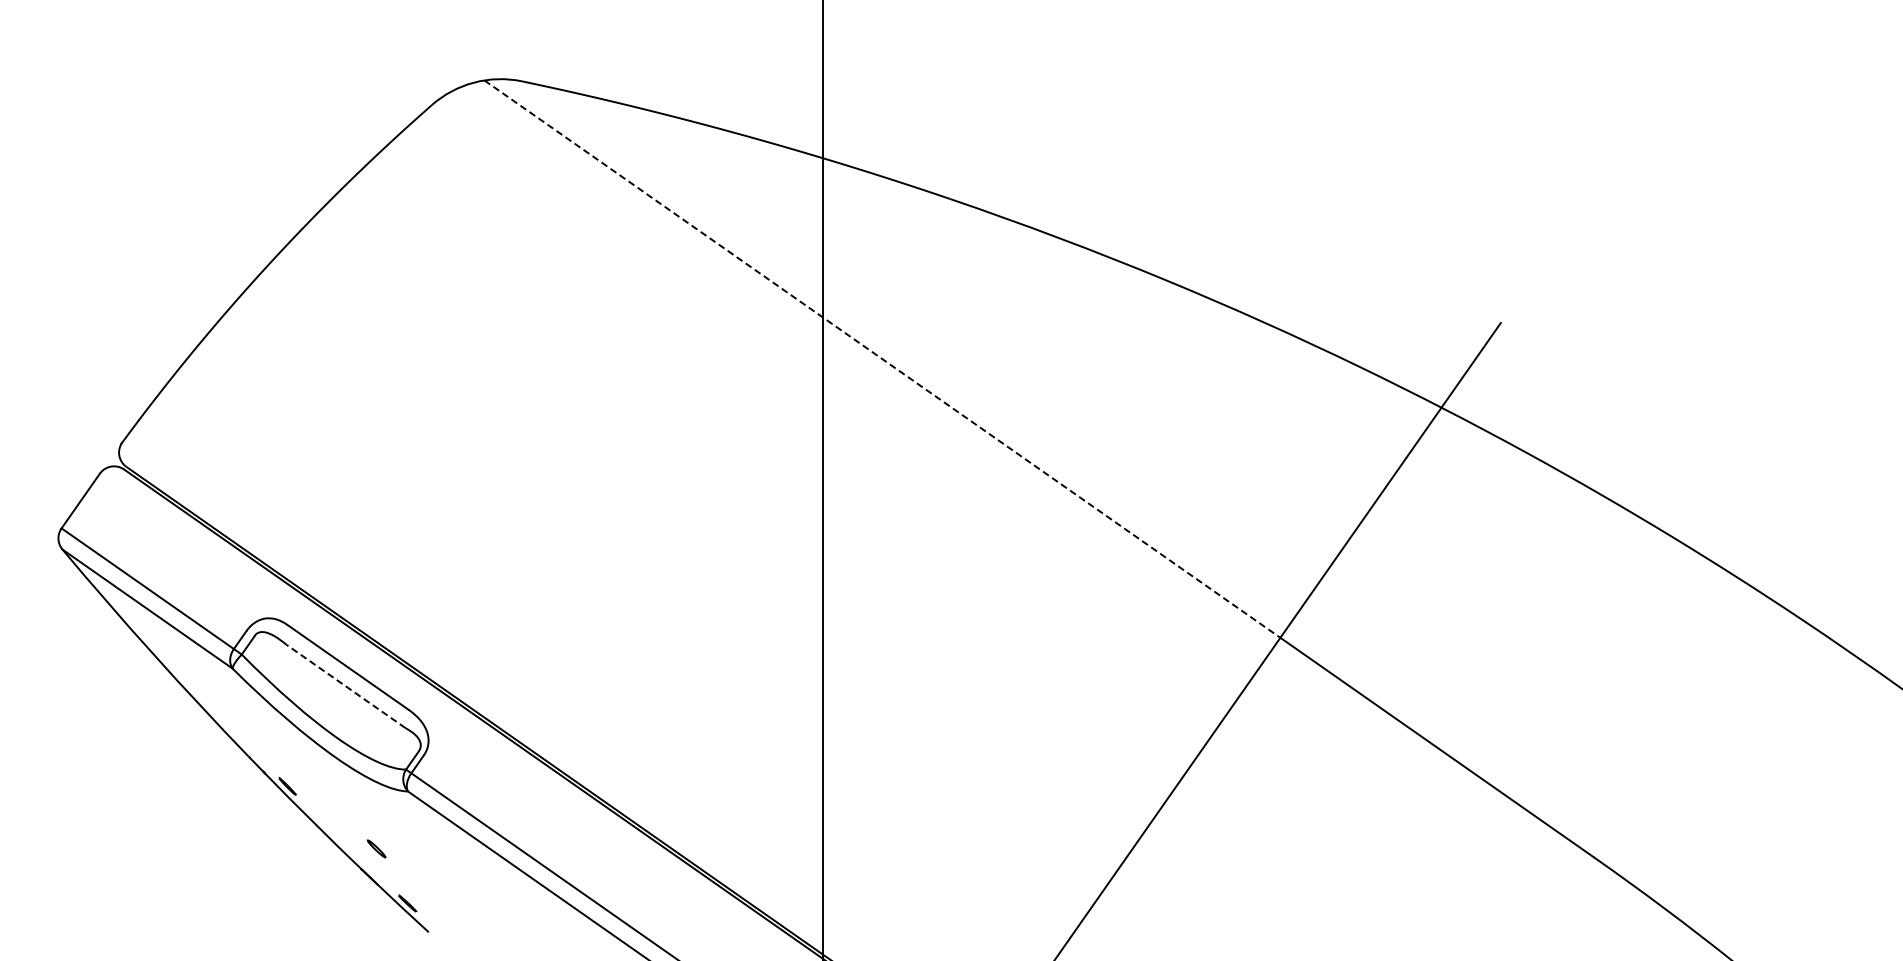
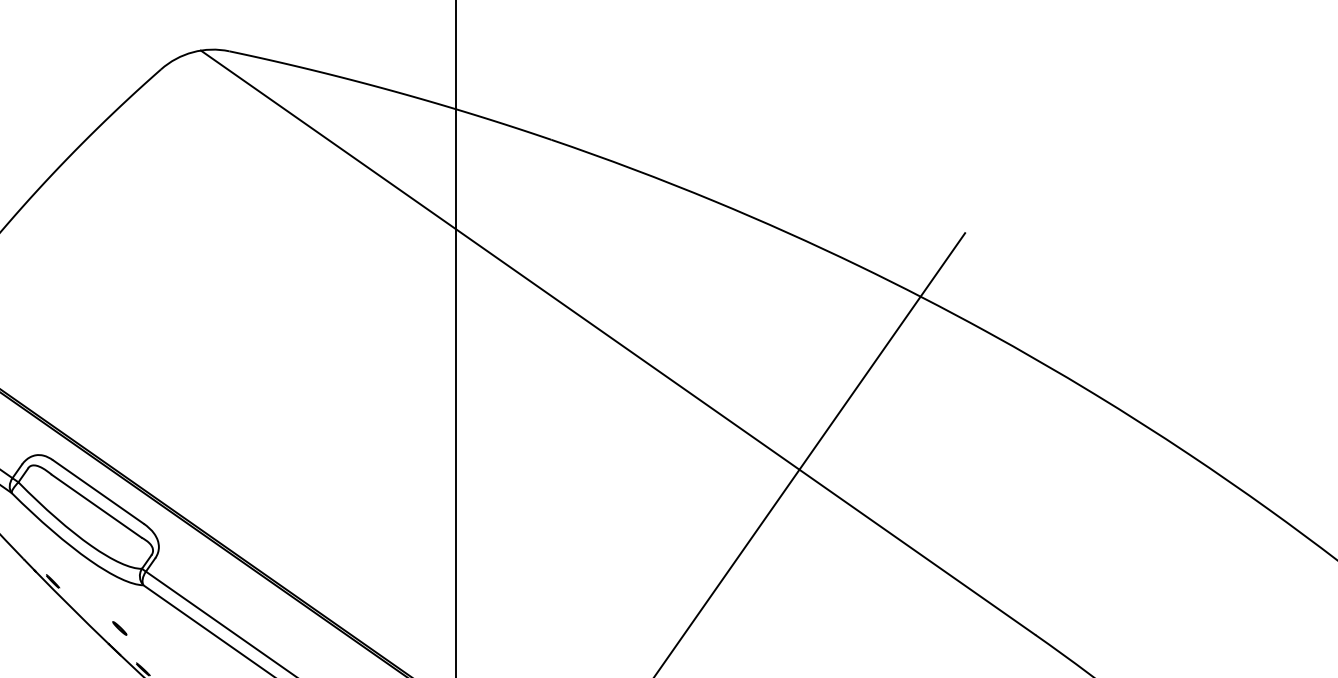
line: (882, 359) -> (500, 260), dashed -> solid
line: (345, 686) -> (96, 506), dashed -> solid

